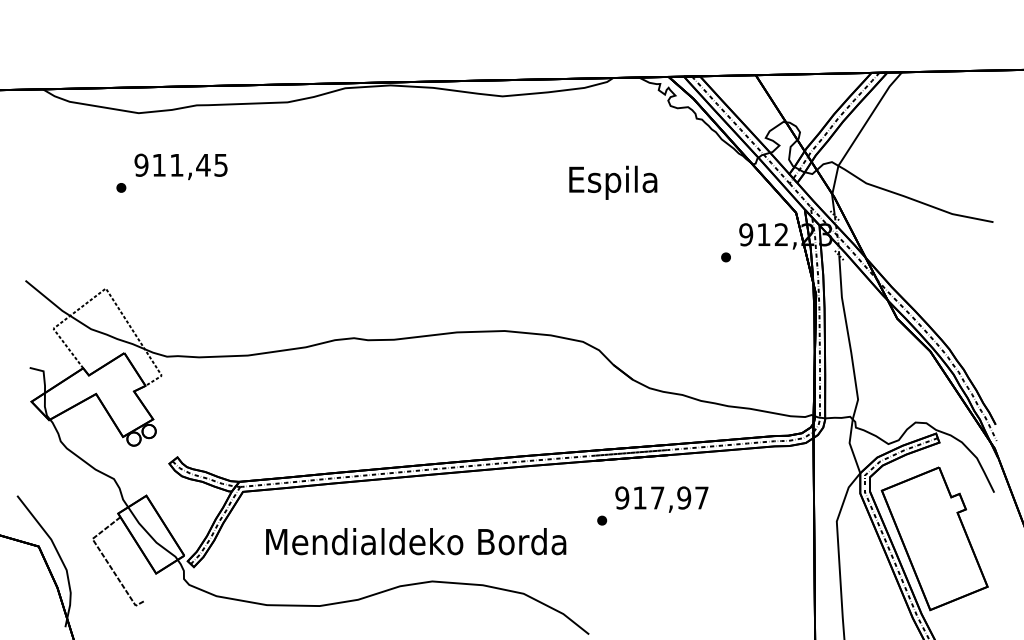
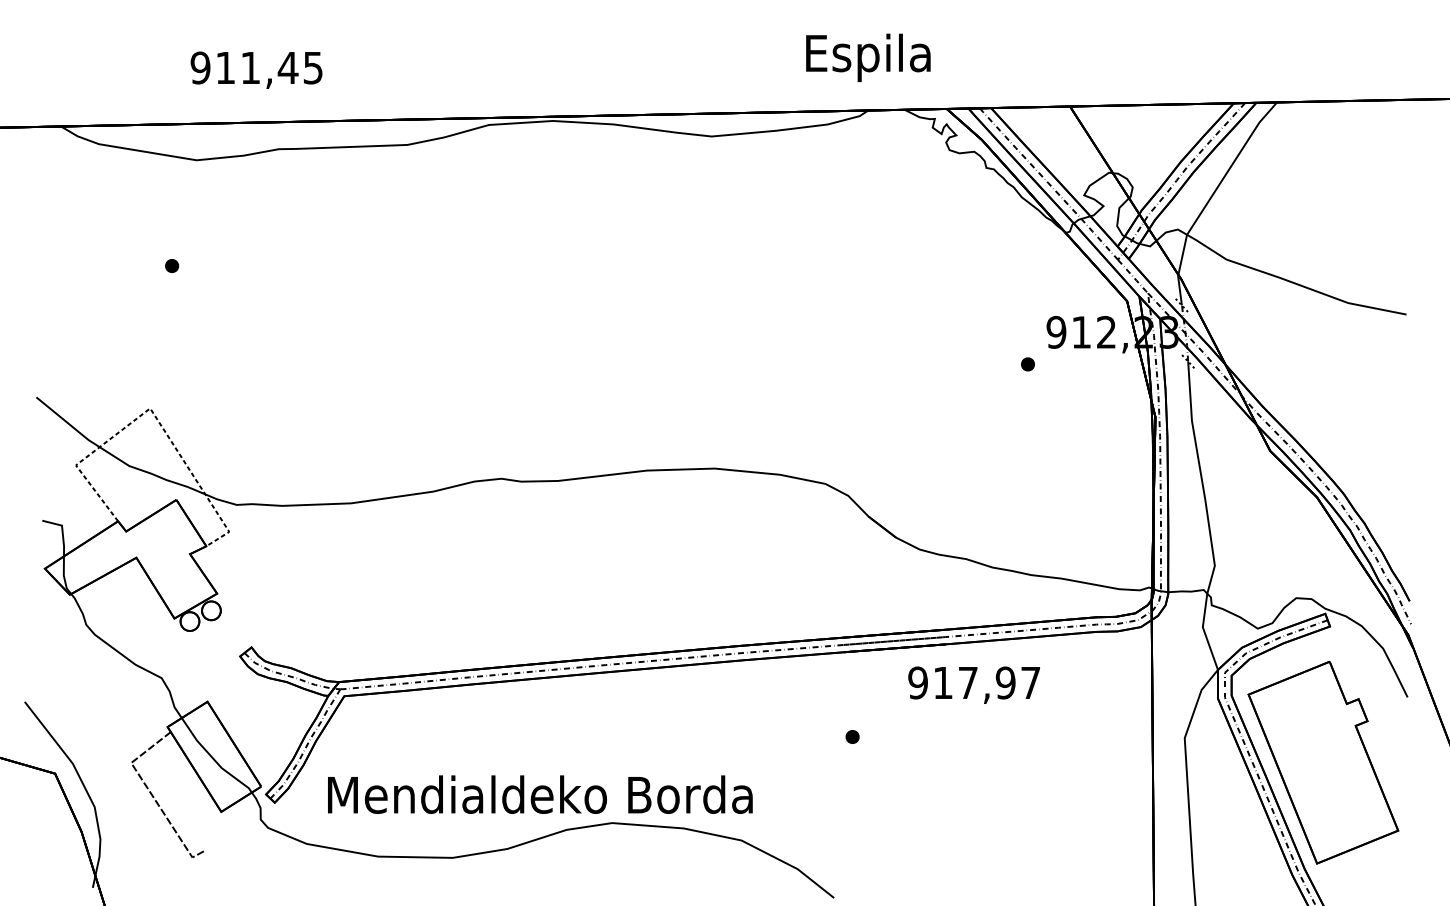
text: (181, 166) -> (256, 69), moved
text: (613, 182) -> (868, 57), moved
text: (661, 499) -> (973, 684), moved
text: (416, 541) -> (540, 794), moved

